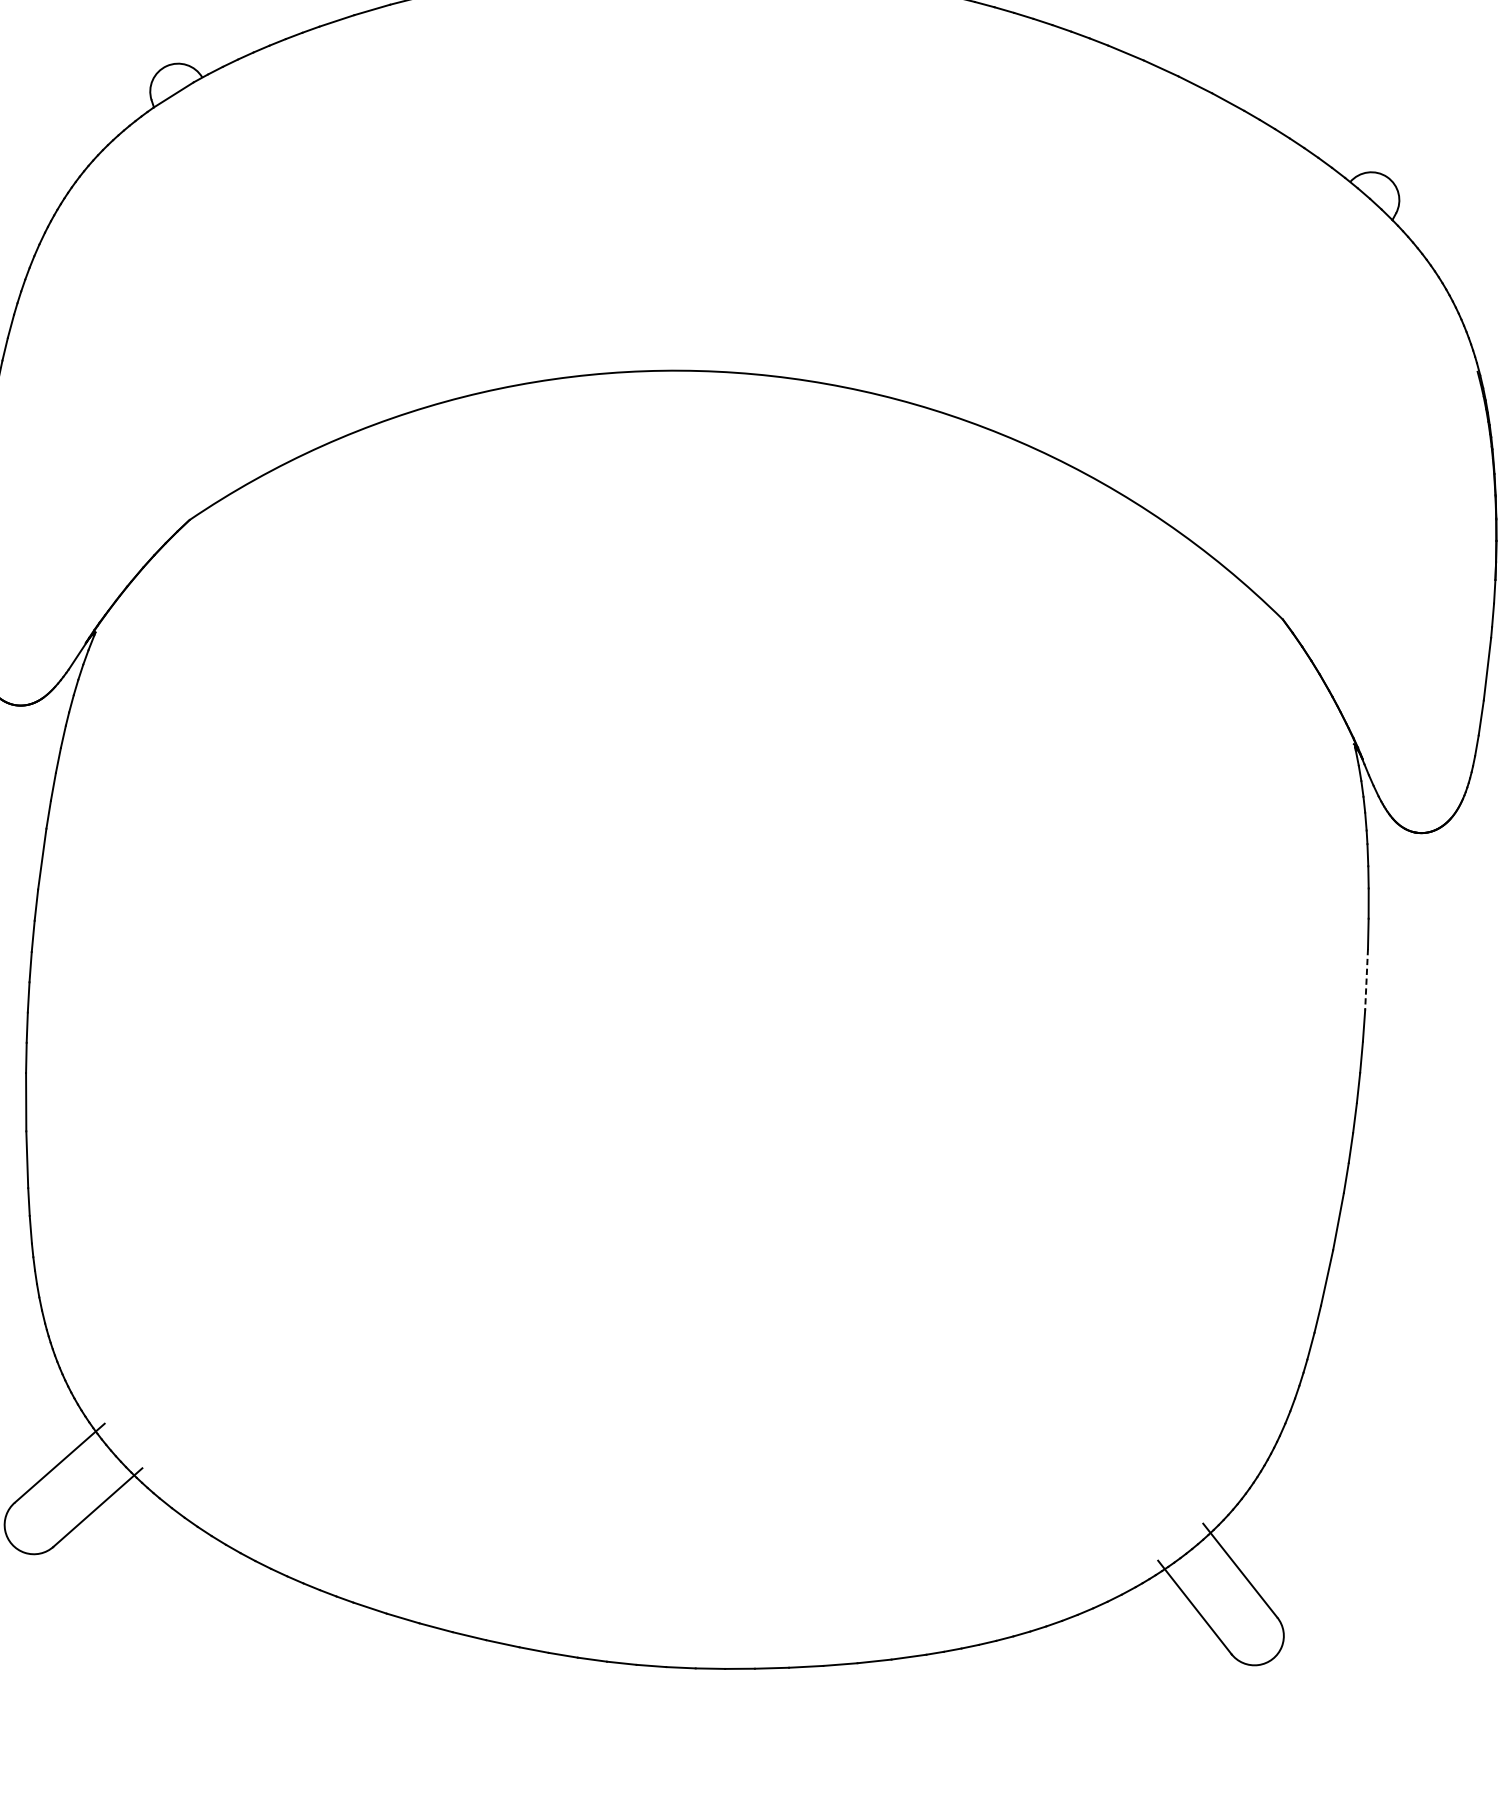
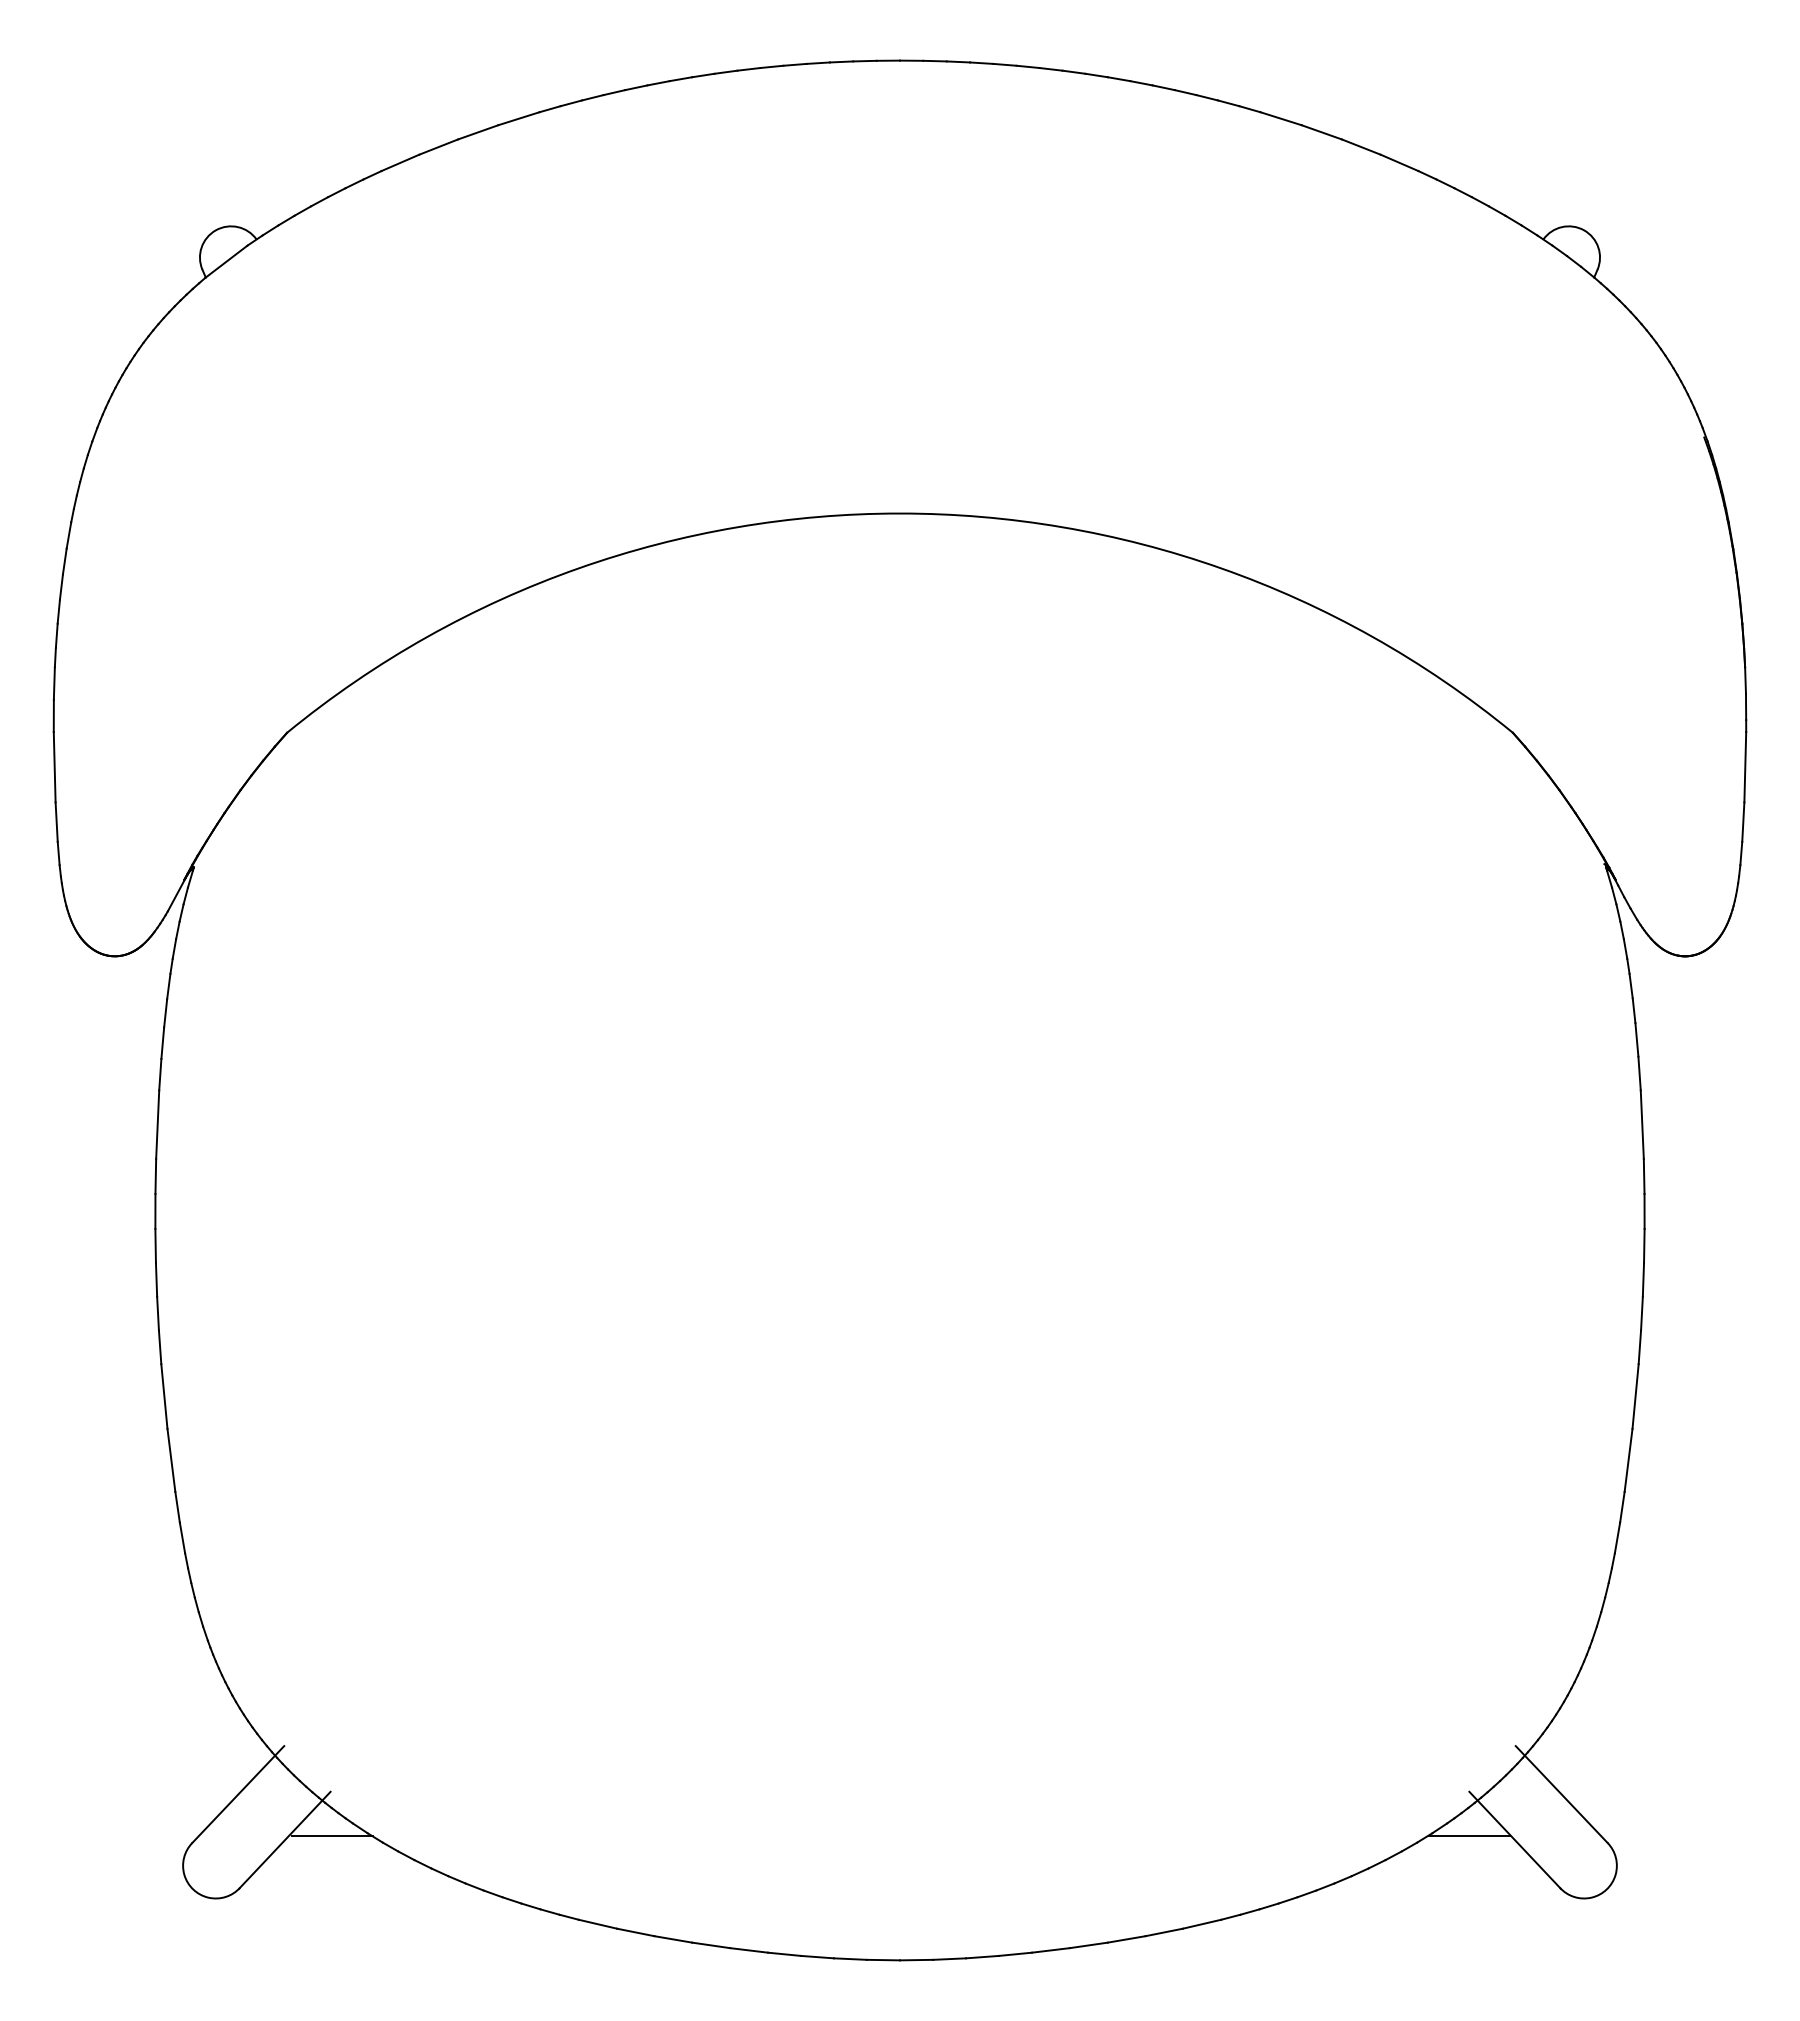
line: (1366, 980) -> (1642, 1125), dashed -> solid
line: (140, 1508) -> (332, 1836), added
line: (1153, 1600) -> (1468, 1836), added

